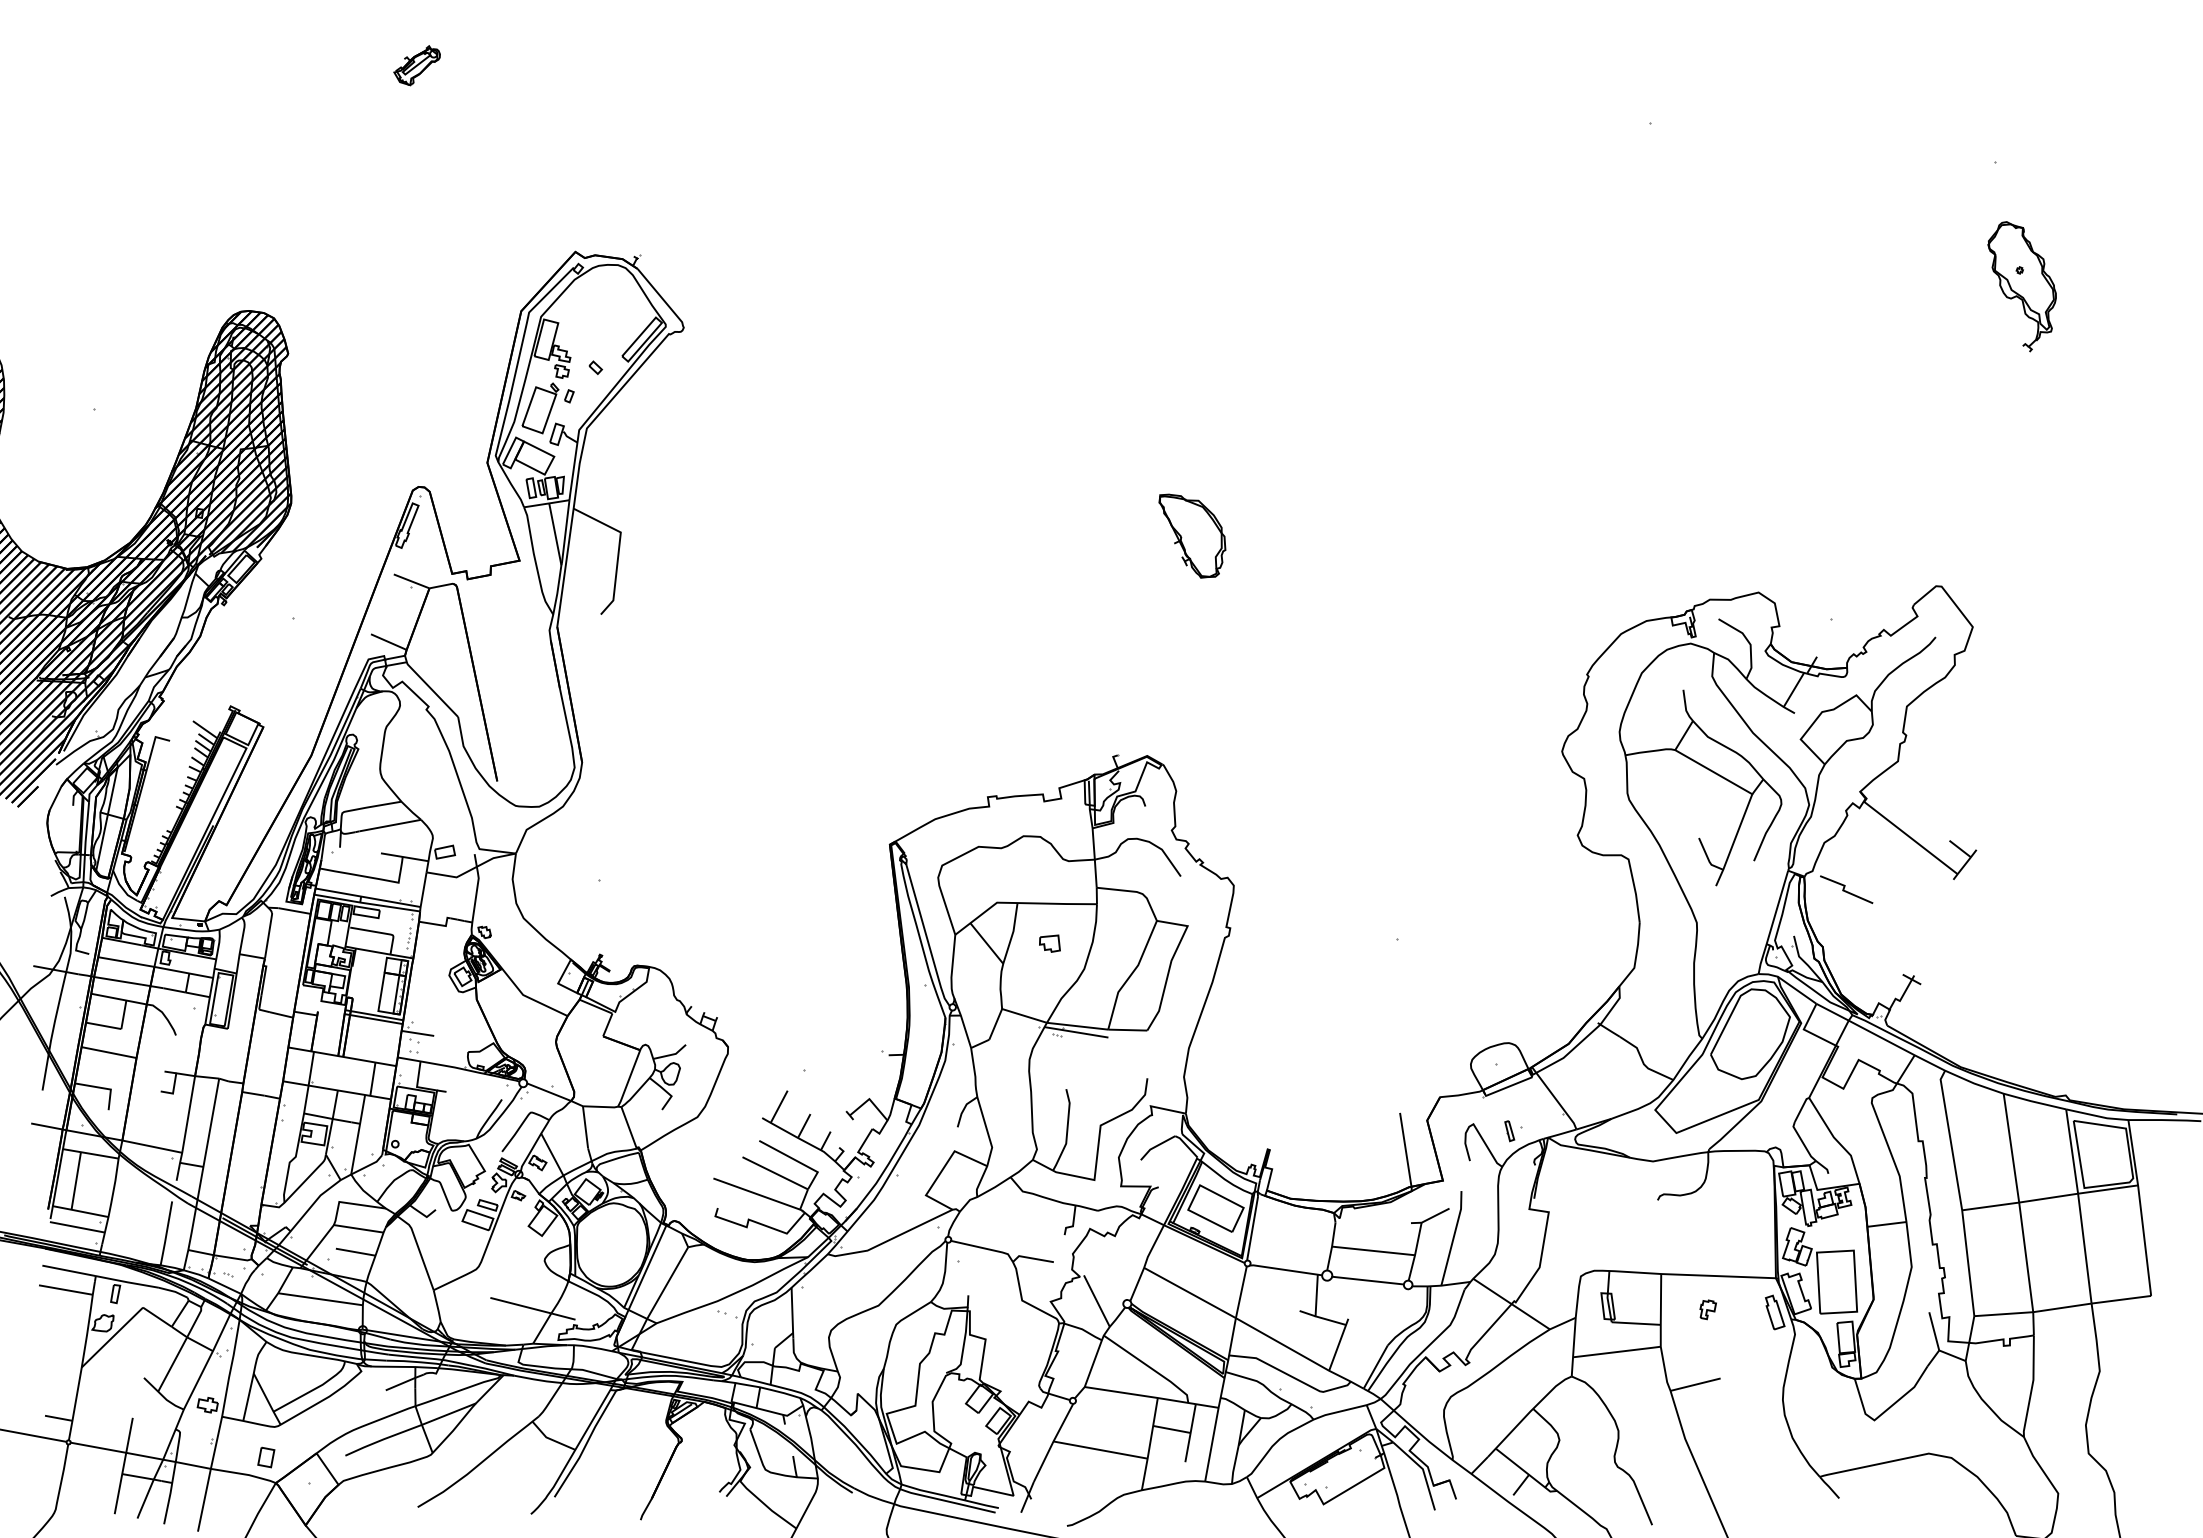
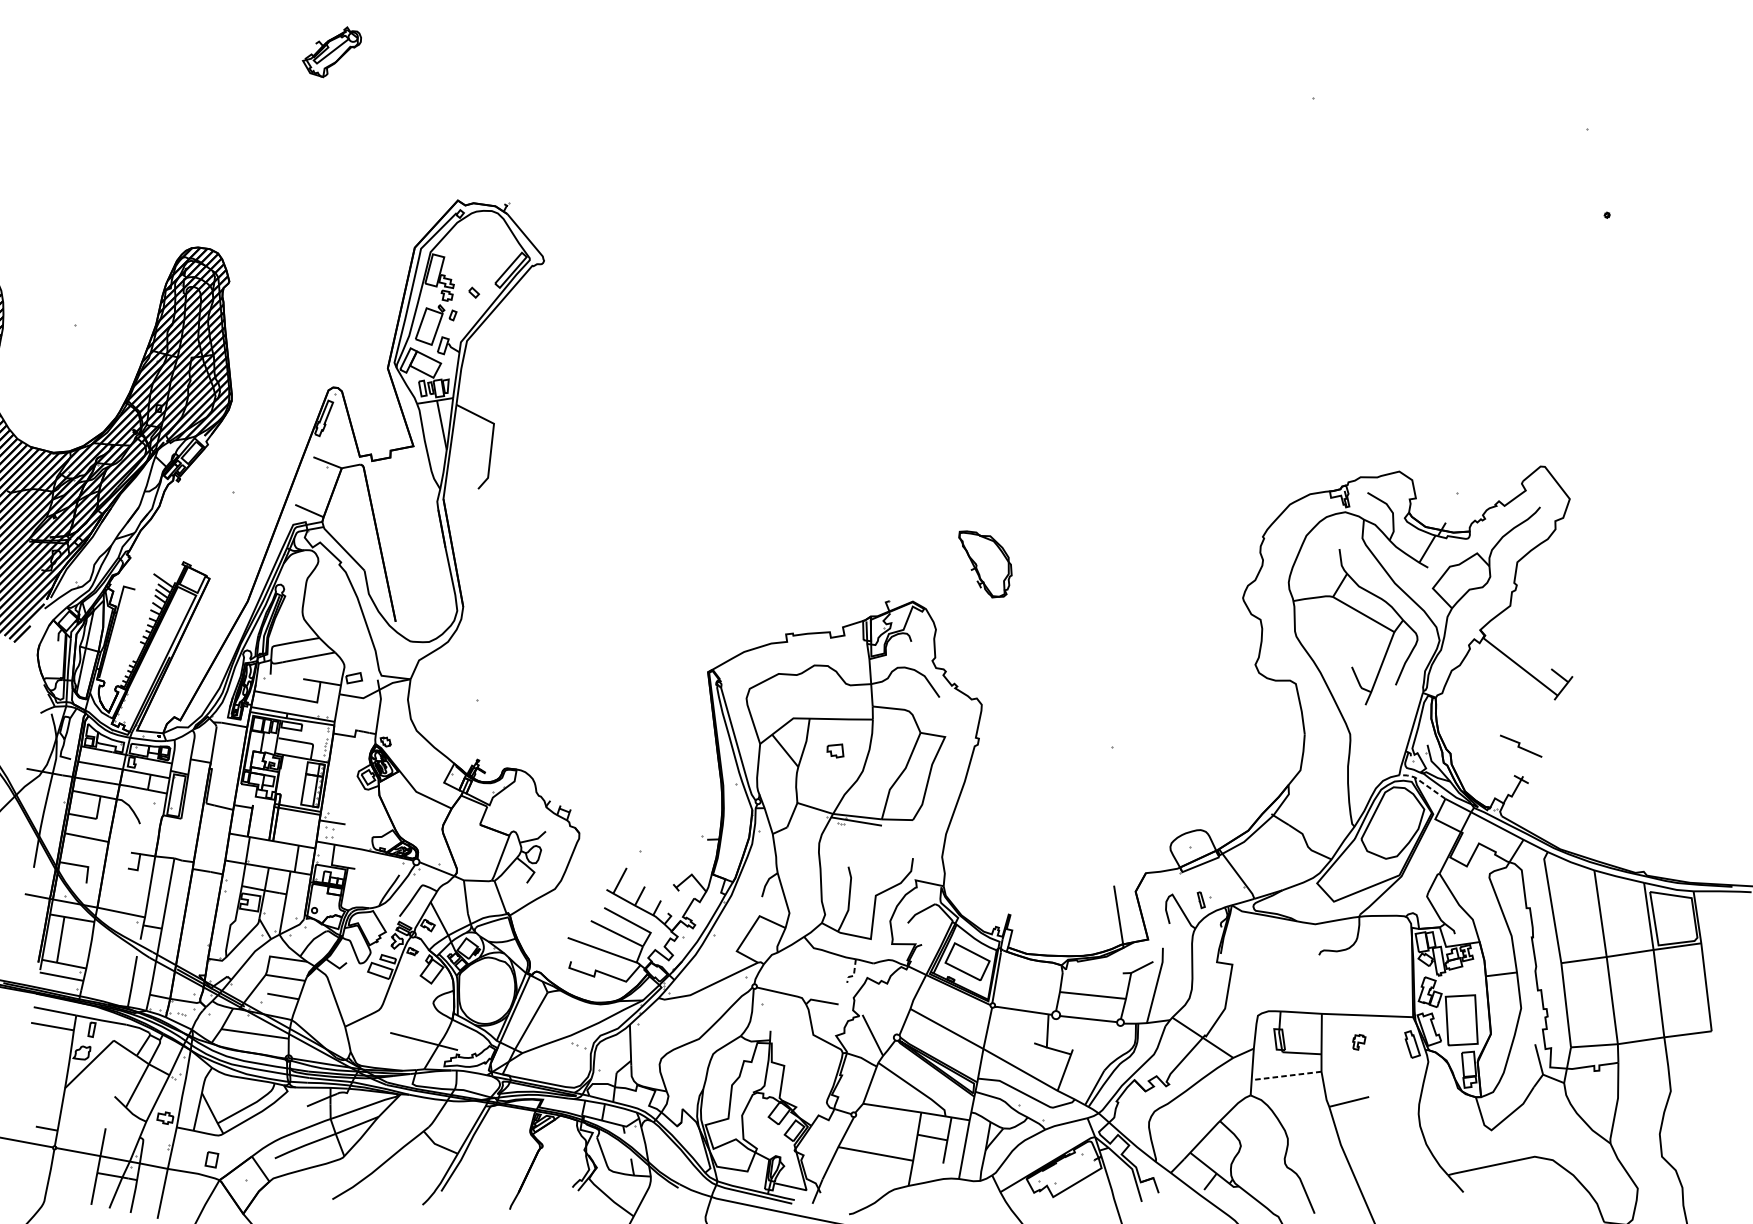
part: (416, 65) -> (331, 52), size x1.6
part: (2021, 286) -> (1608, 228), removed
part: (1192, 535) -> (985, 563), moved
line: (1846, 890) -> (1521, 746), moved
line: (1788, 984) -> (1423, 783), solid -> dashed
line: (1073, 1224) -> (854, 974), solid -> dashed
line: (1617, 1352) -> (1287, 1076), solid -> dashed

